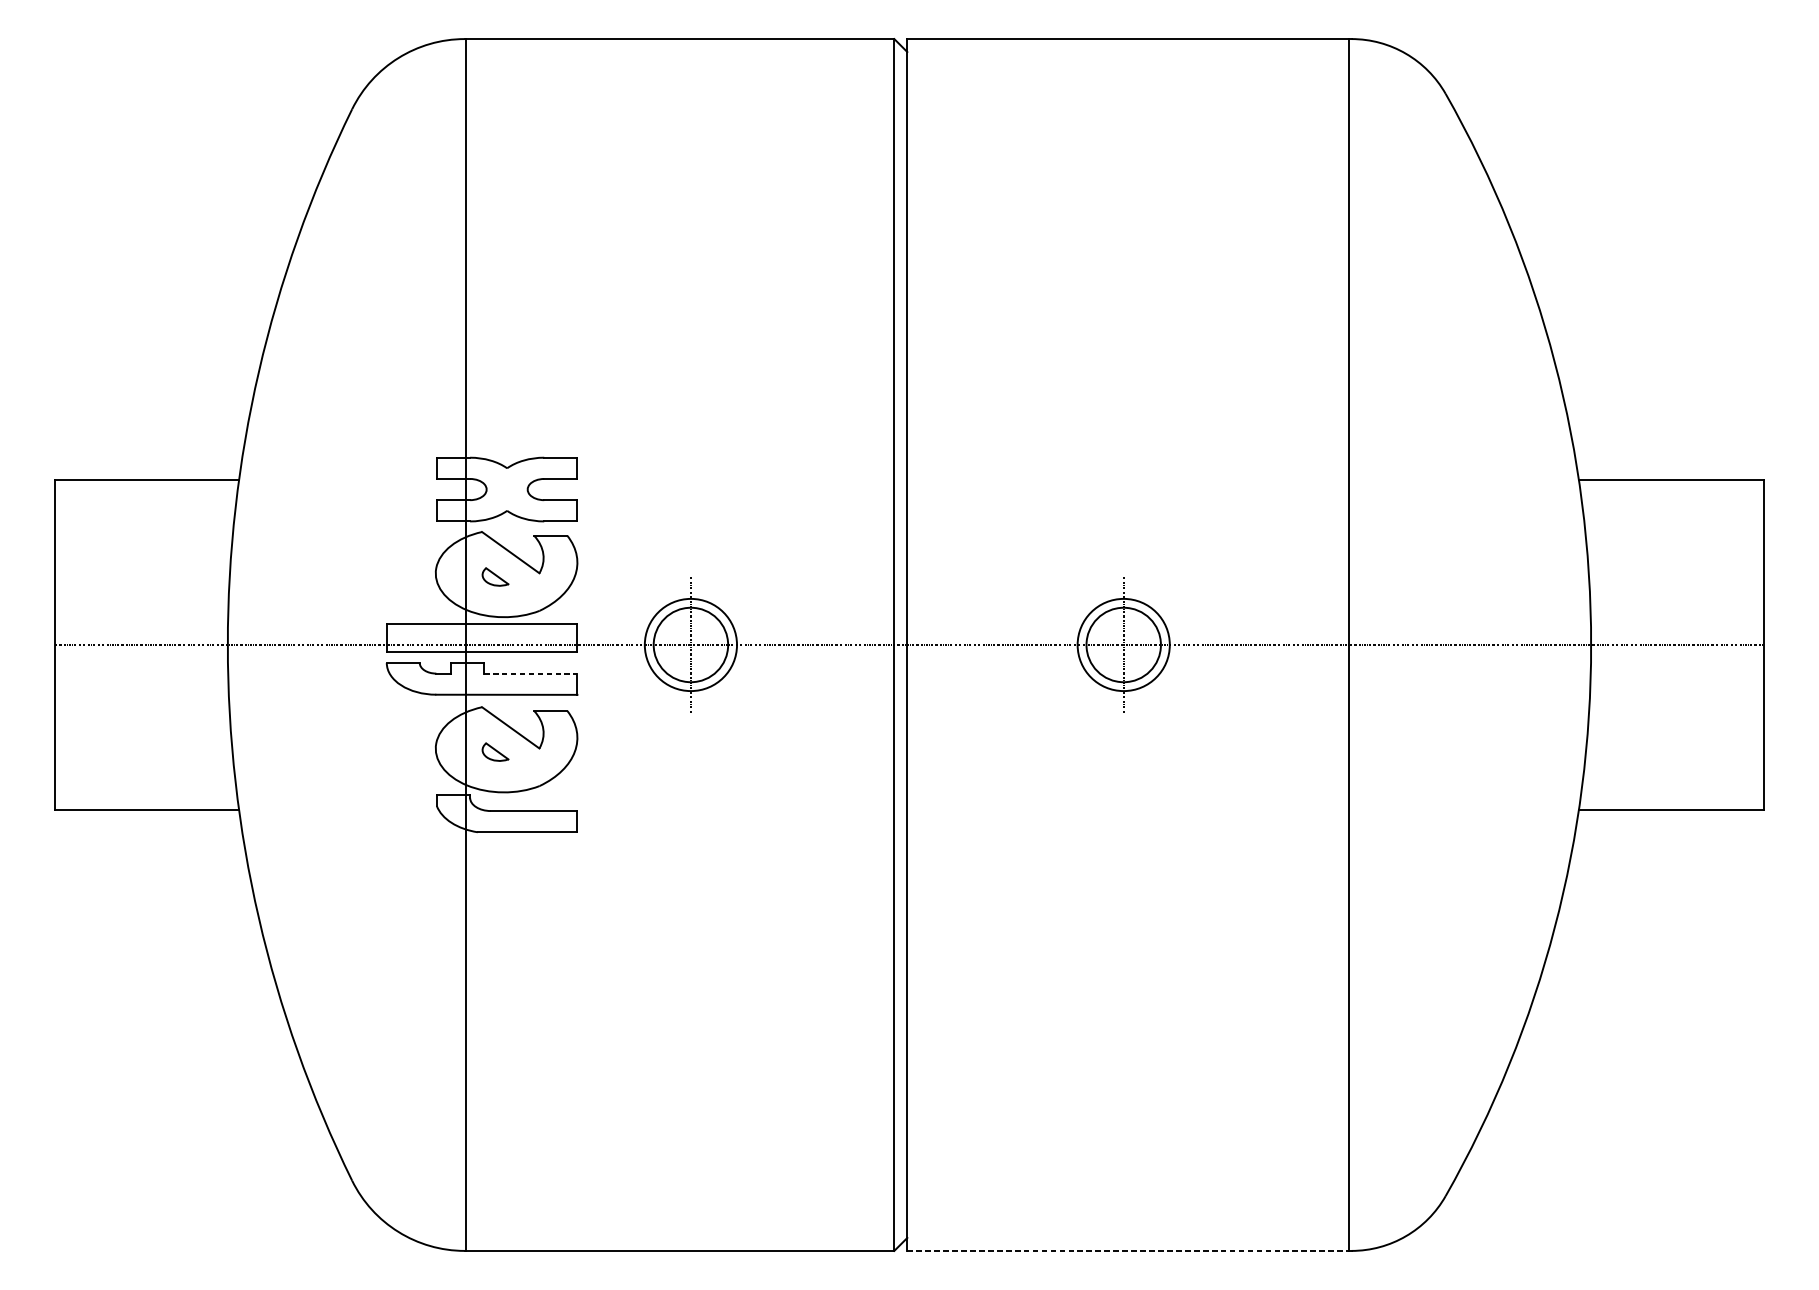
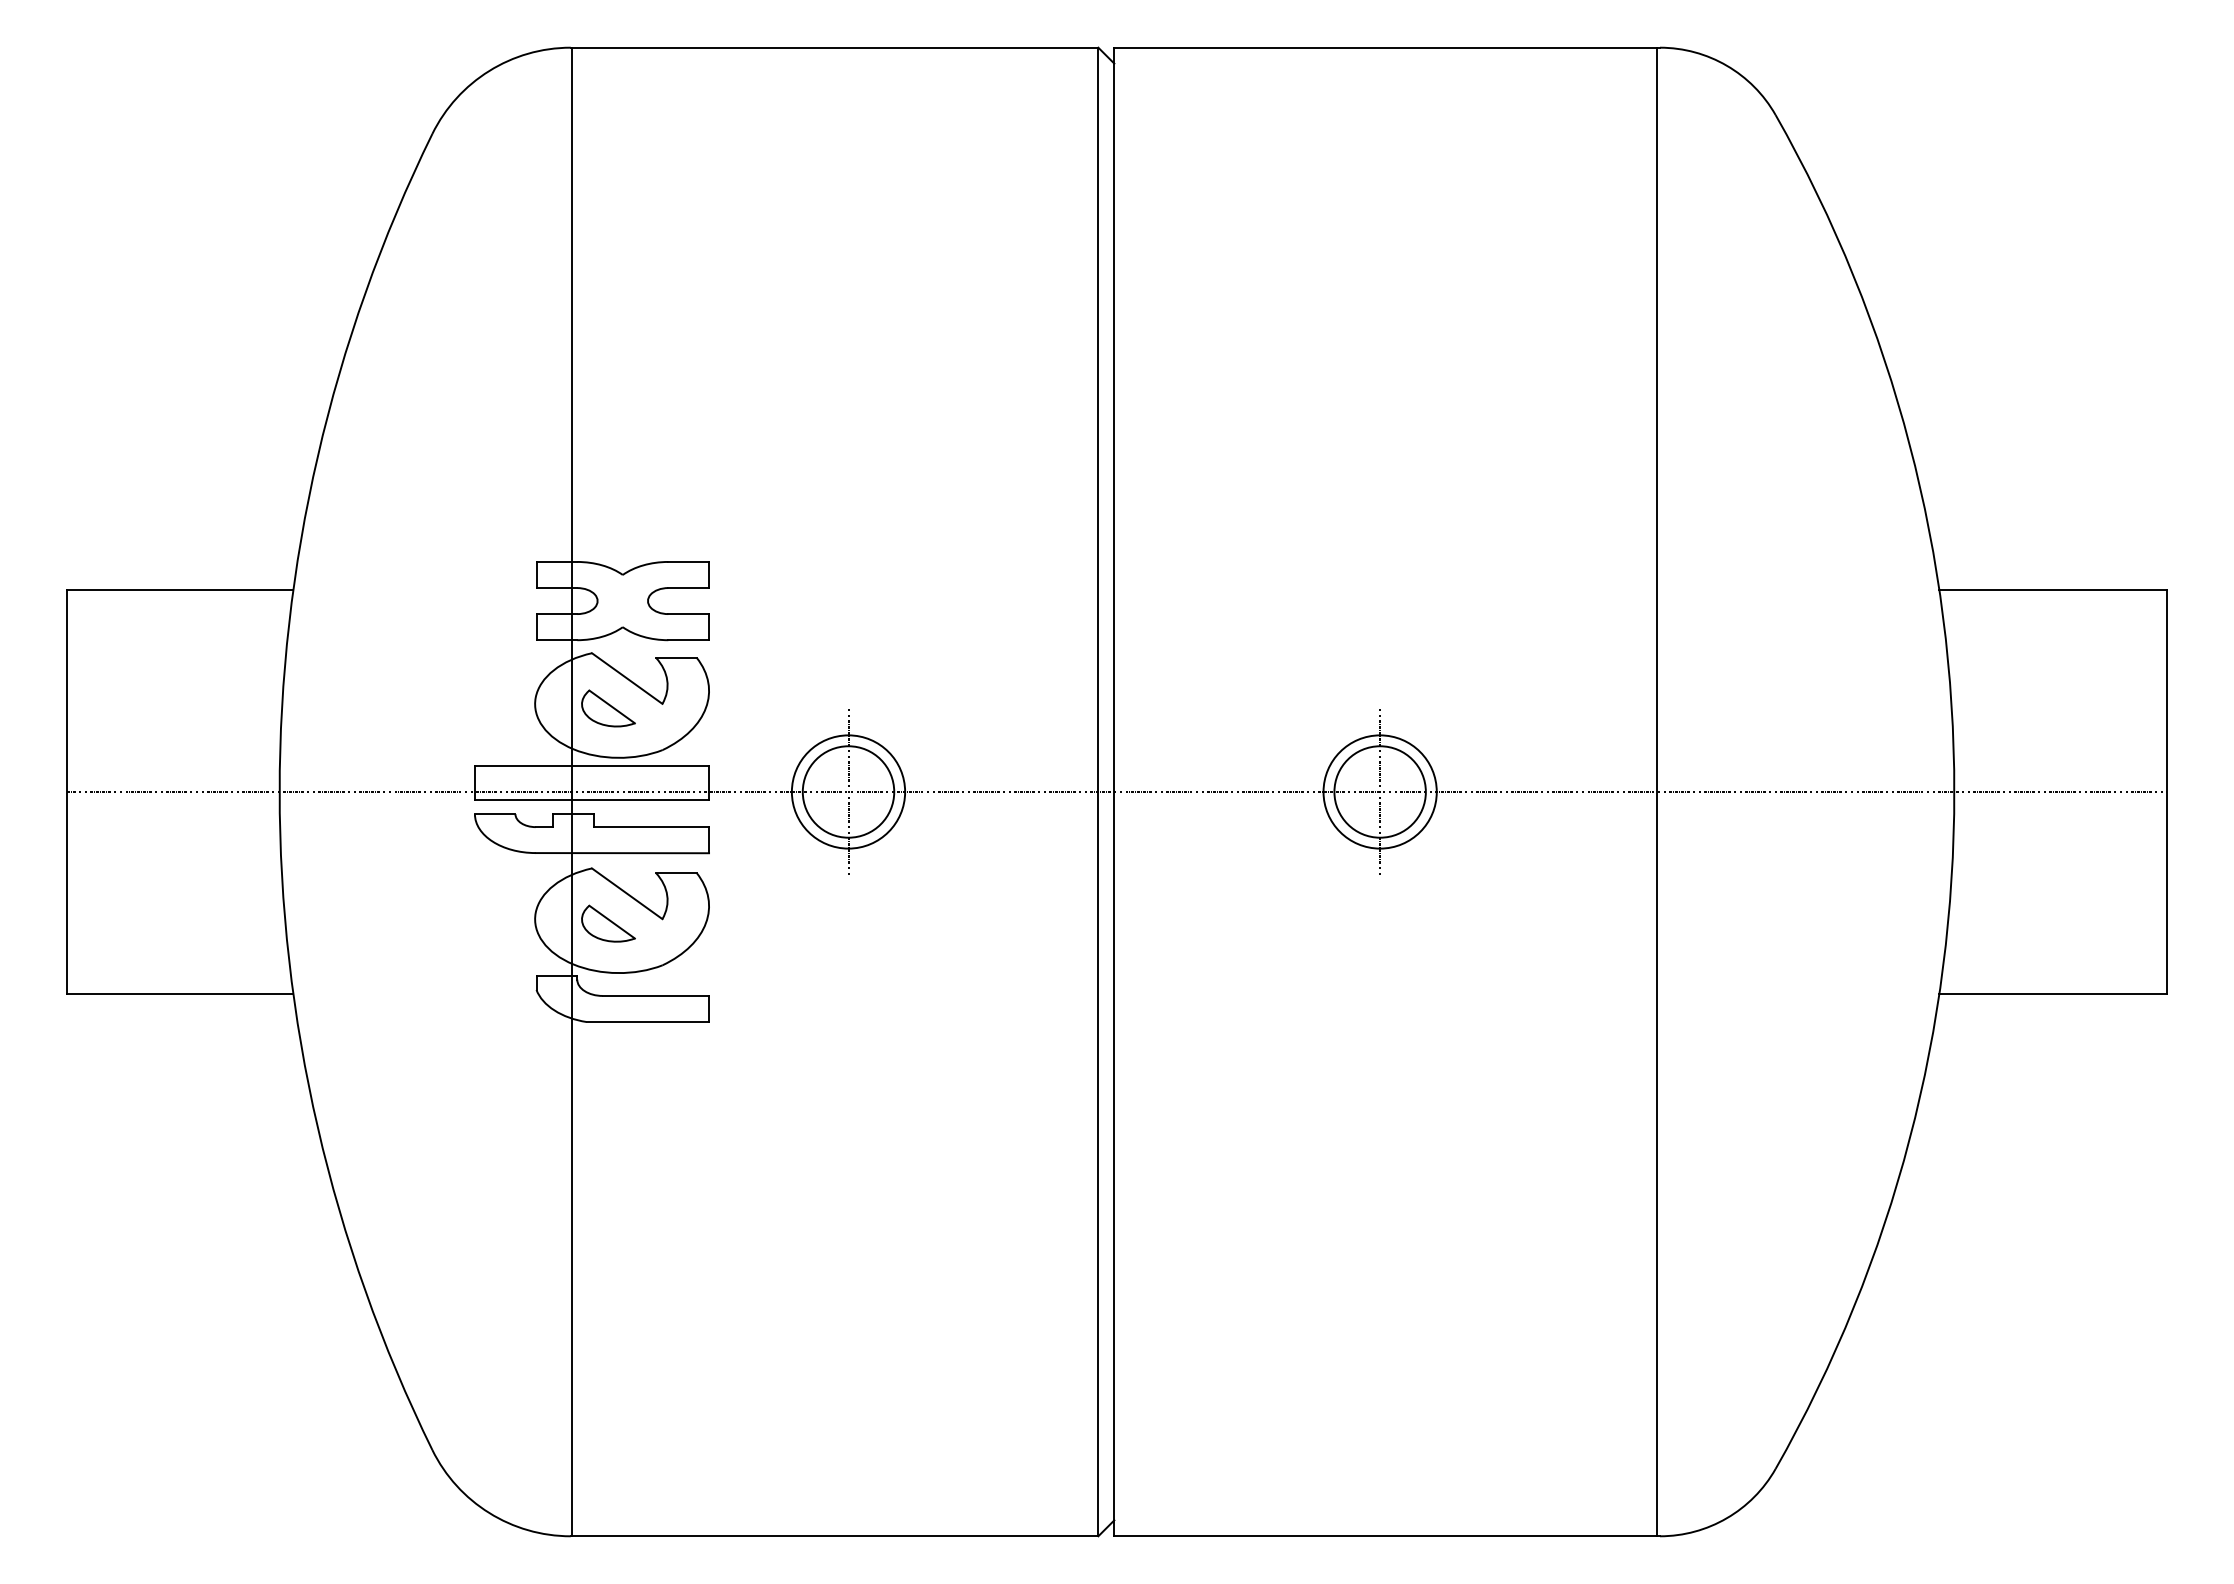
part: (495, 577) -> (608, 708), size x1.67
line: (531, 673) -> (652, 827), dashed -> solid
part: (495, 752) -> (608, 923), size x1.67
line: (1128, 1251) -> (1385, 1536), dashed -> solid

